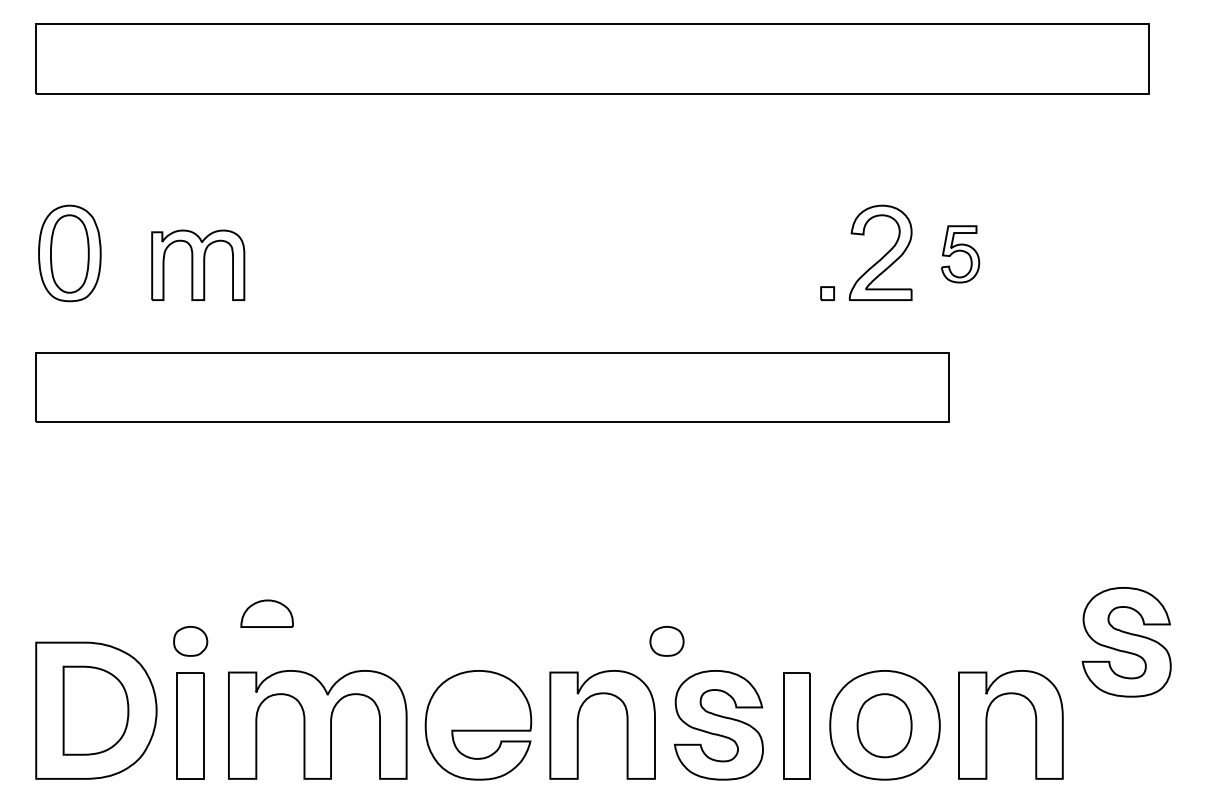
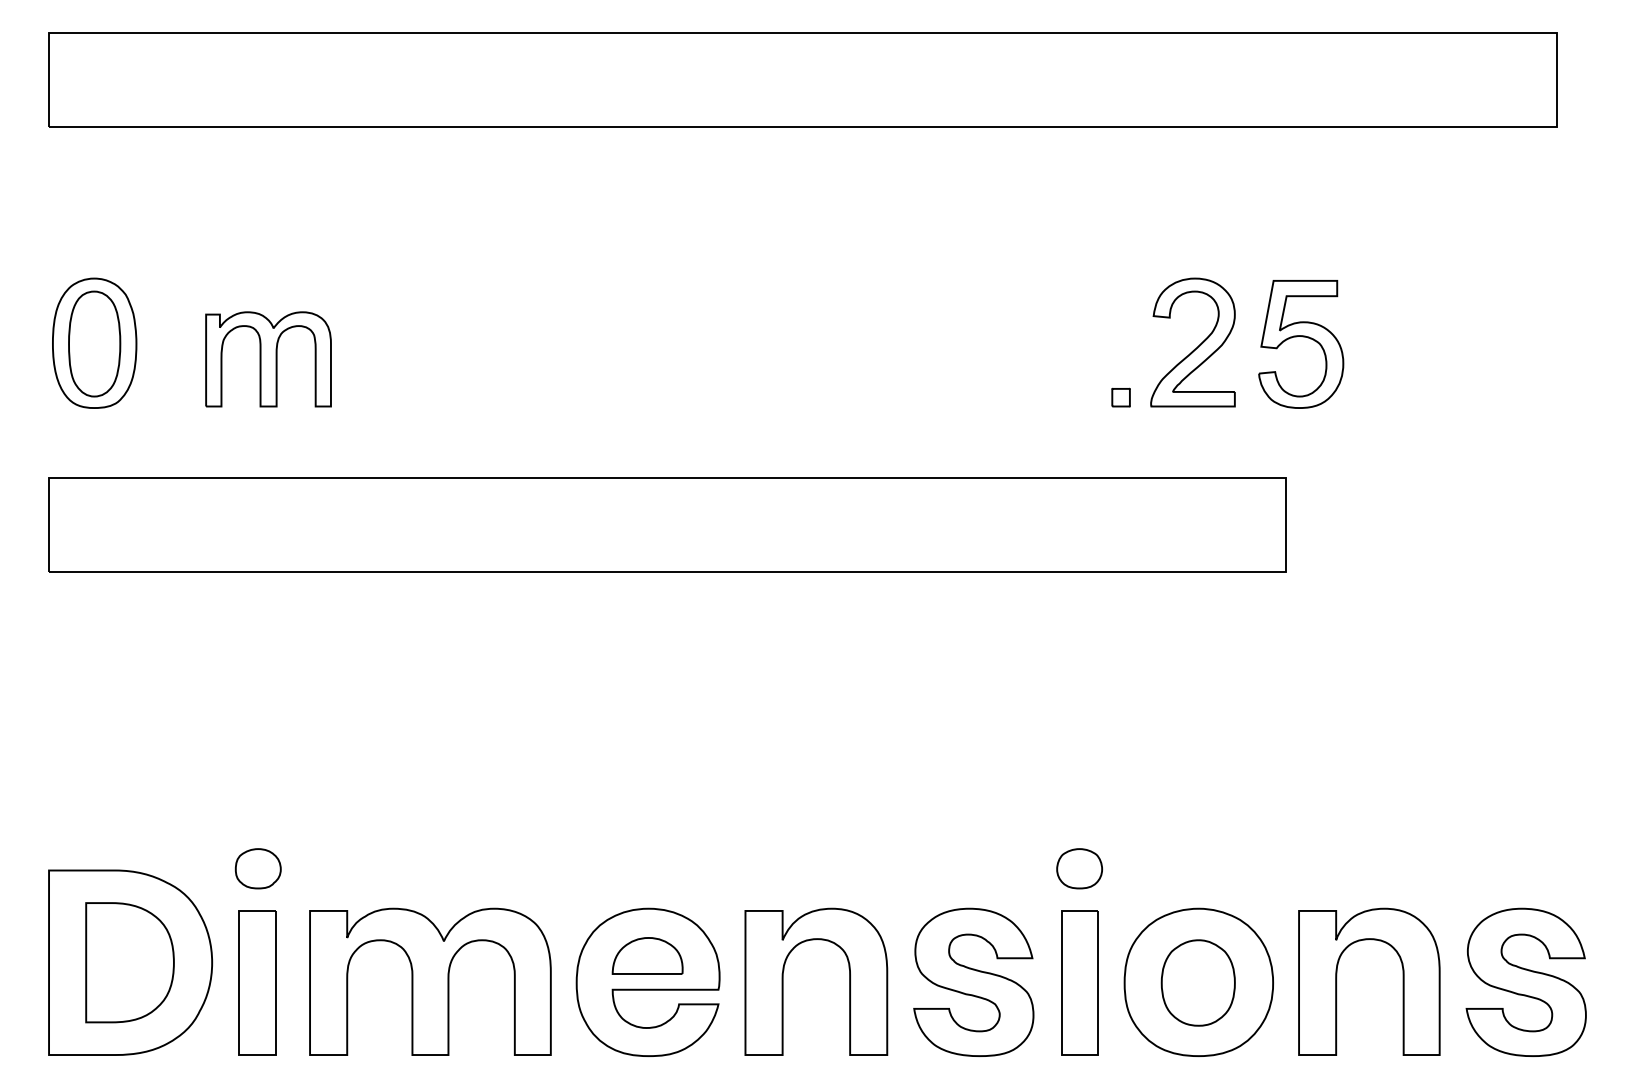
part: (960, 254) -> (1301, 344), size x1.67
part: (266, 613) -> (646, 955), moved
part: (666, 641) -> (1078, 868), moved
part: (1126, 642) -> (1525, 982), moved

